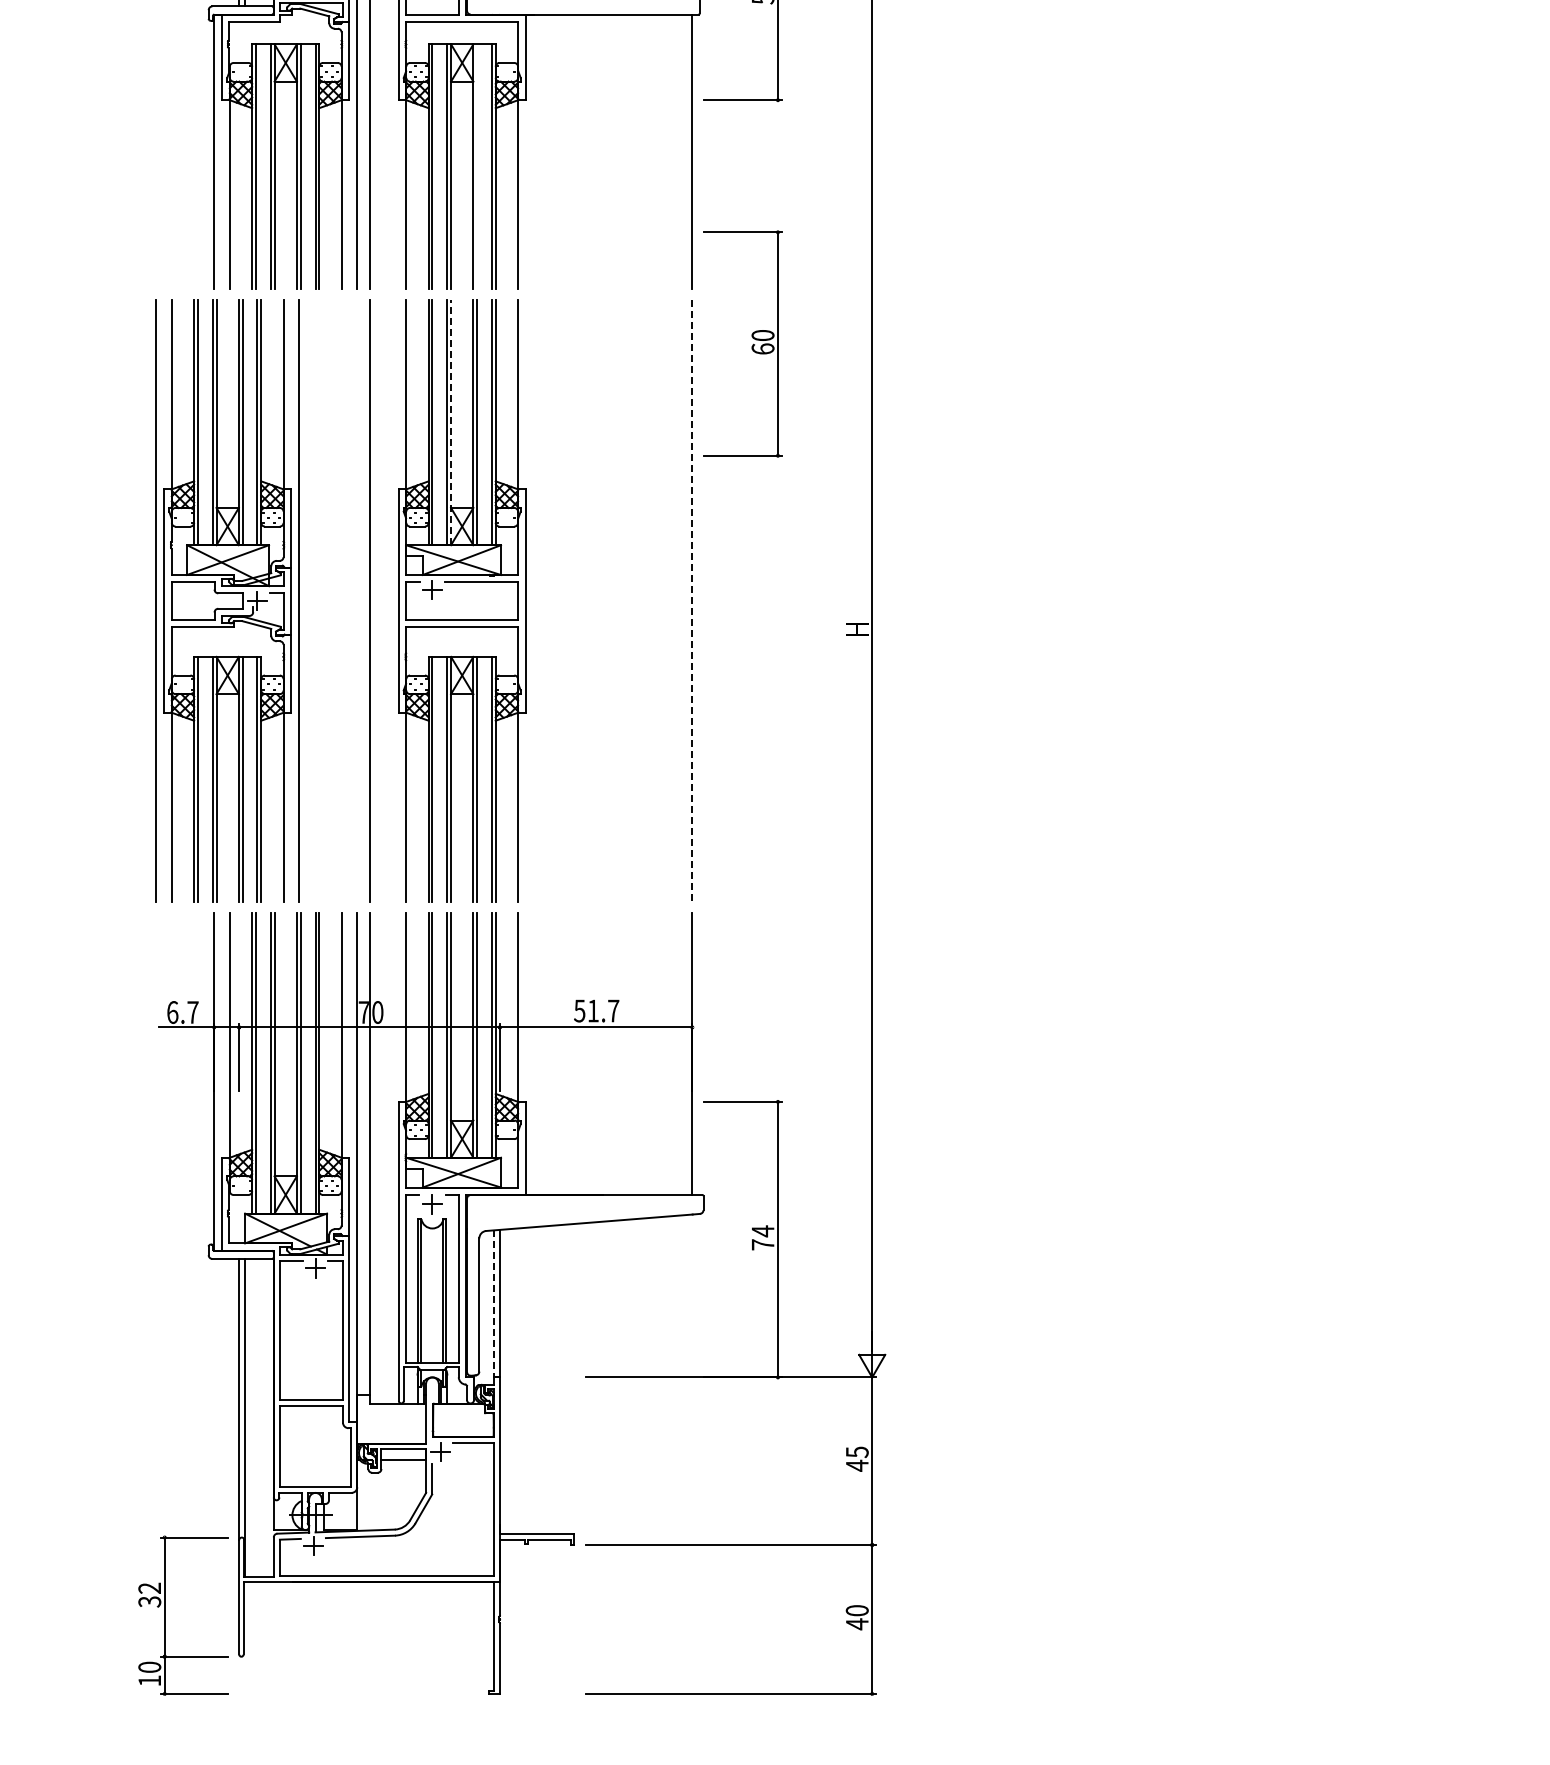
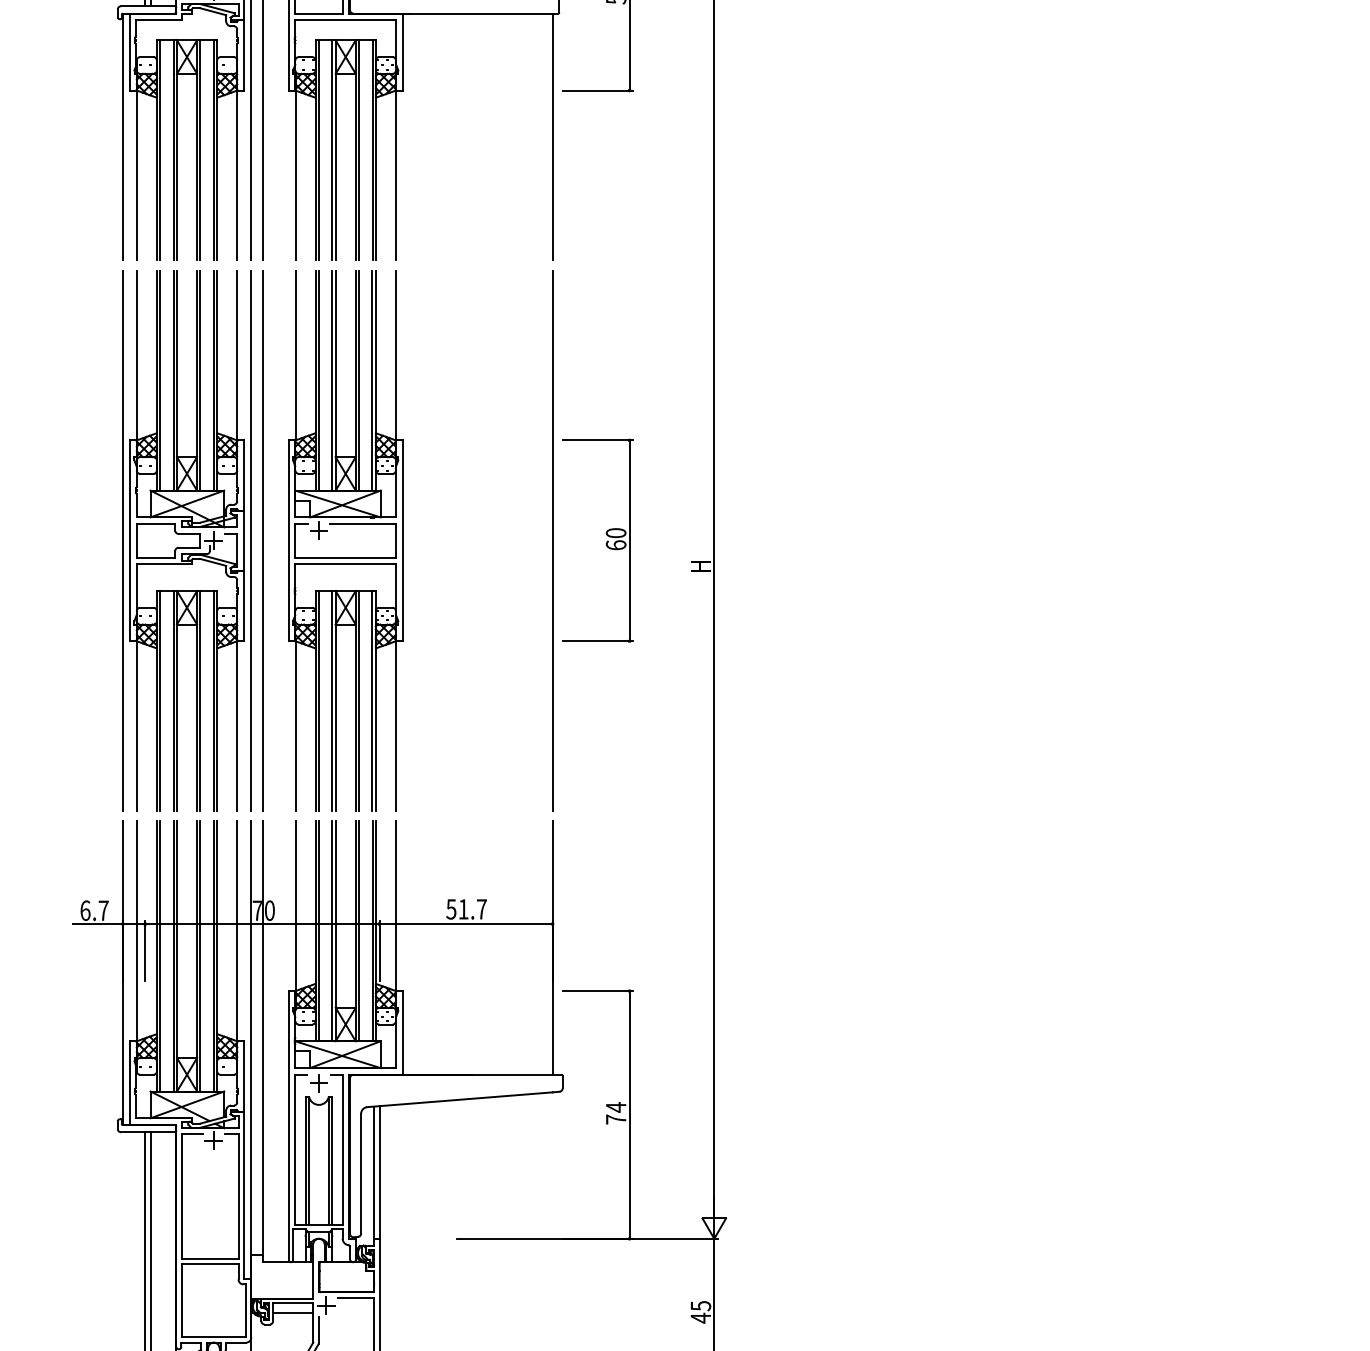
line: (477, 166) -> (359, 150), added
part: (751, 346) -> (605, 543), moved
line: (451, 422) -> (336, 380), dashed -> solid
part: (227, 600) -> (186, 540), moved
line: (692, 601) -> (552, 541), dashed -> solid
line: (493, 1303) -> (373, 1172), dashed -> solid

